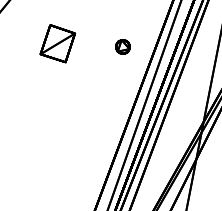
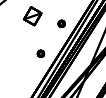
part: (90, 119) -> (40, 53), added

